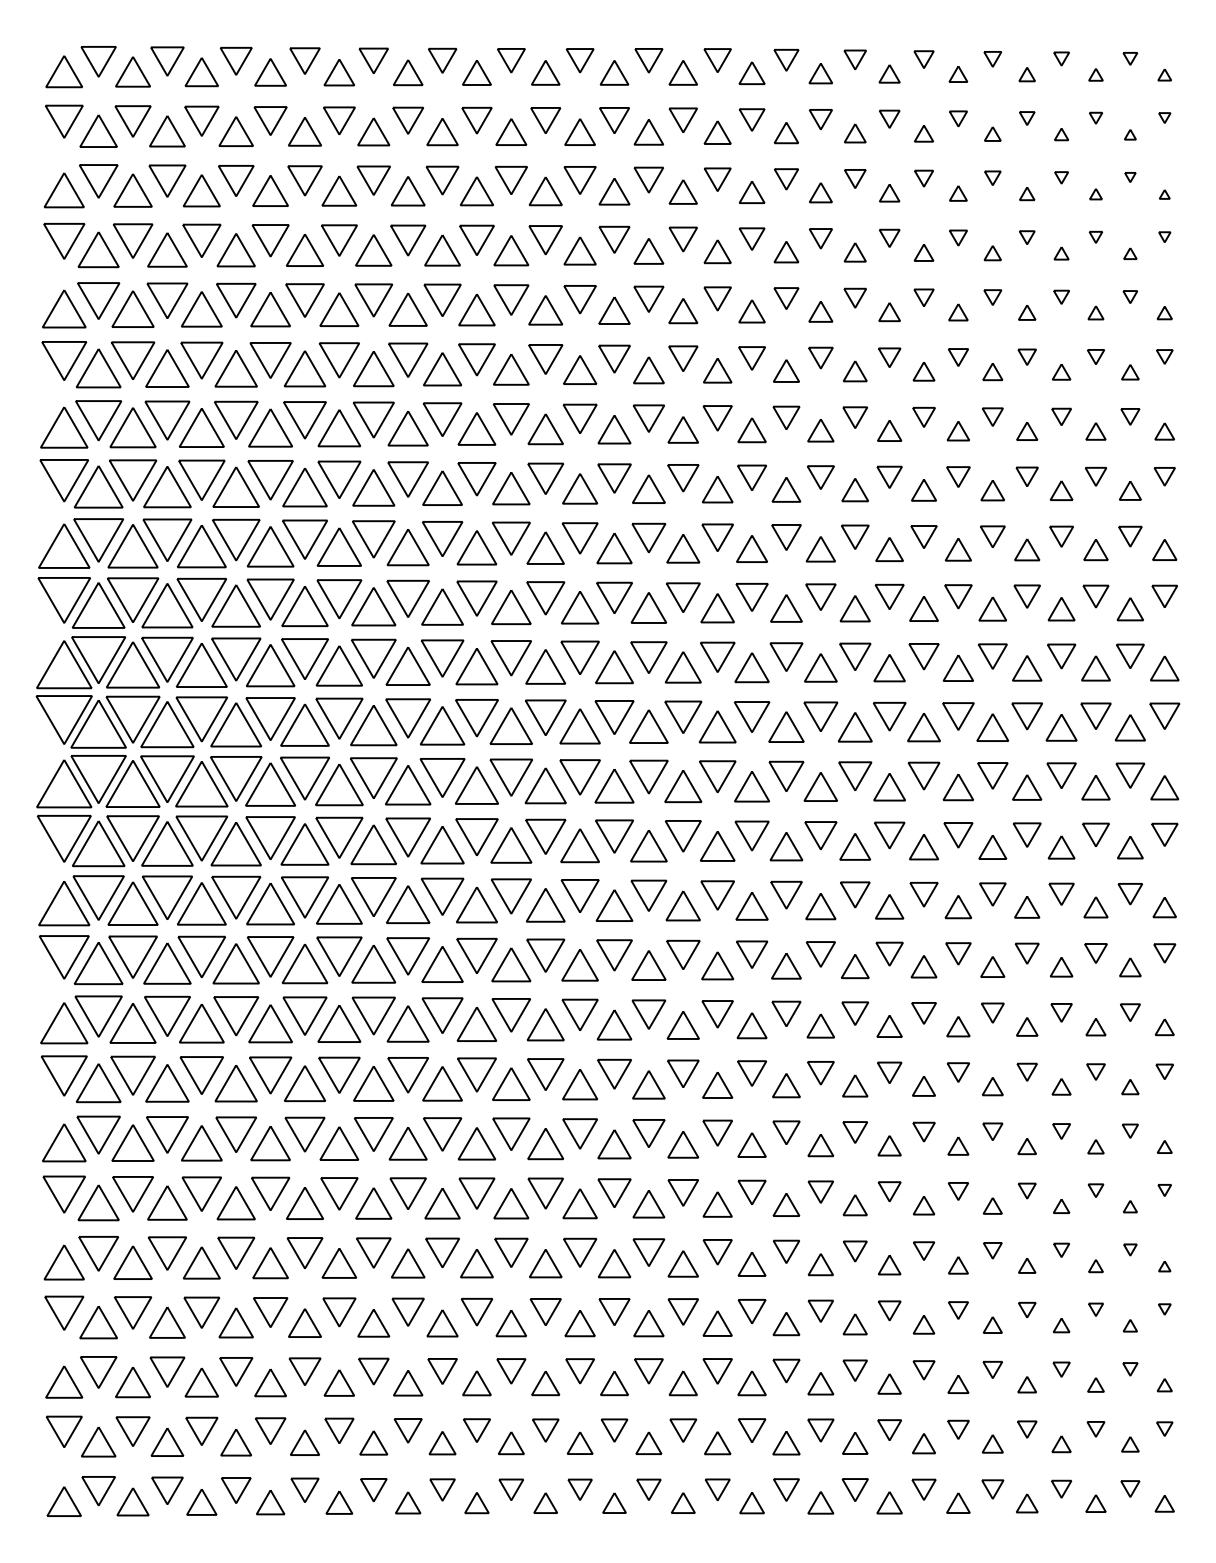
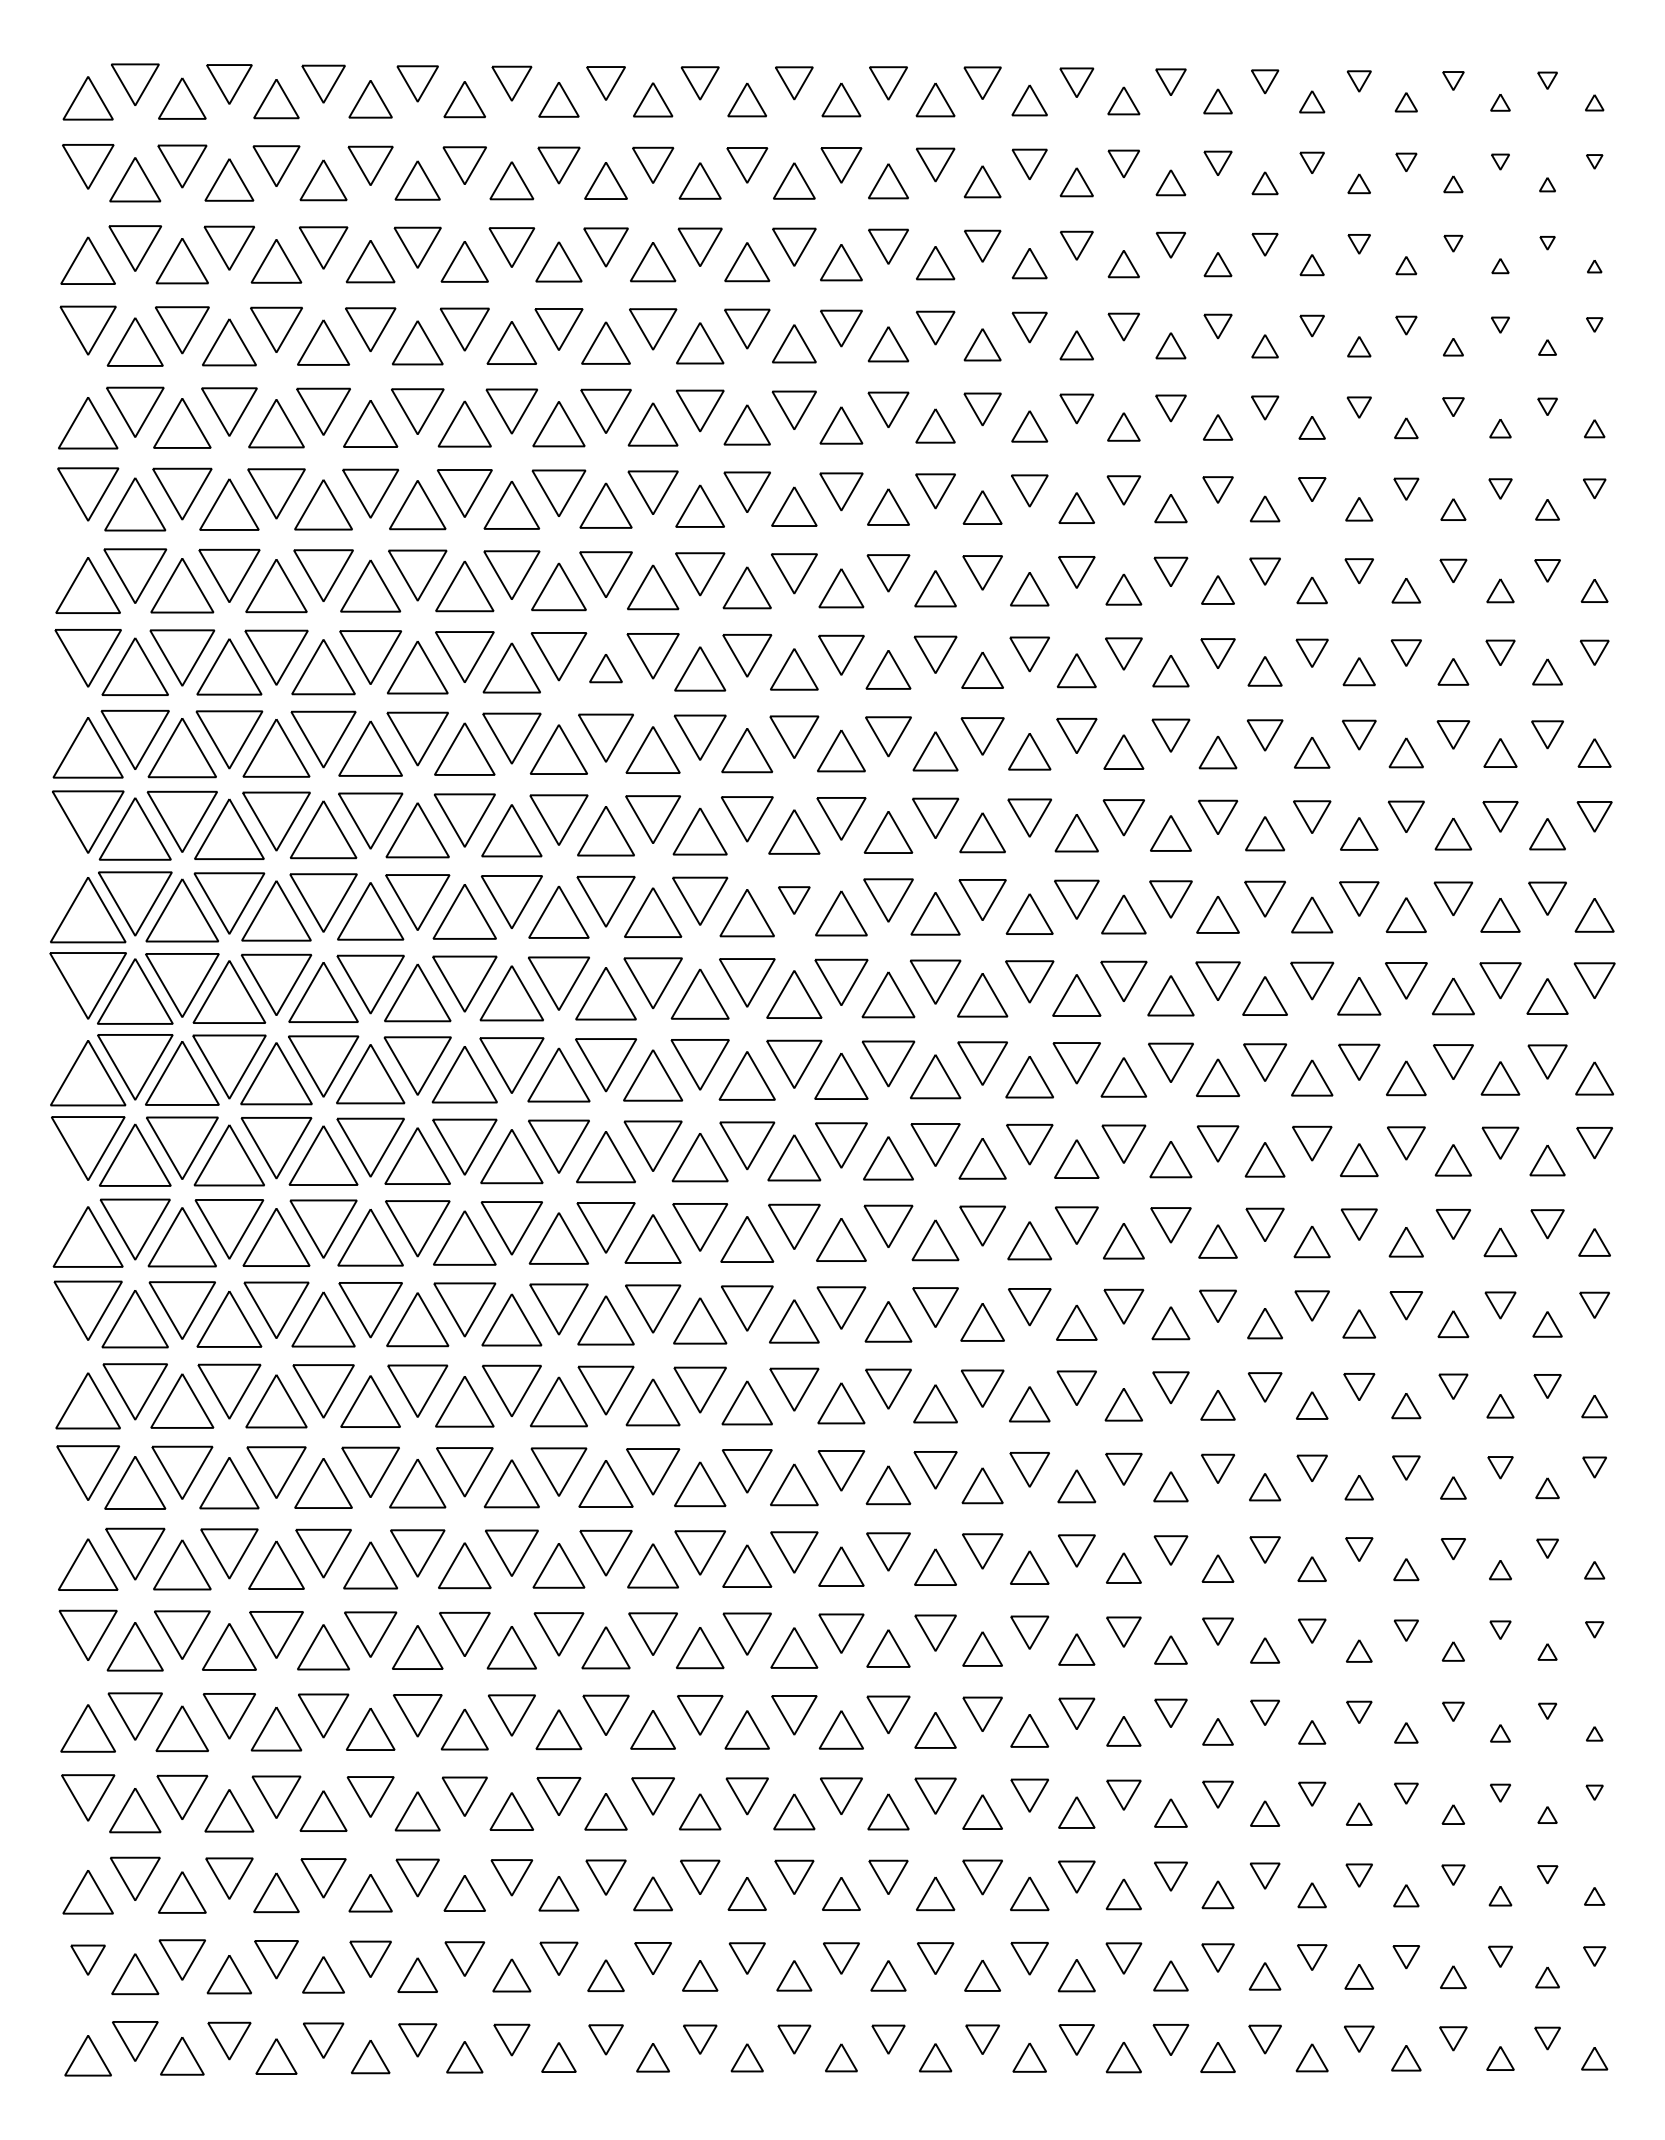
part: (442, 487) -> (605, 667), size x0.6
part: (579, 657) -> (793, 900), size x0.6
part: (63, 1431) -> (87, 1959), size x0.7

